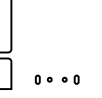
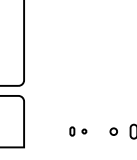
part: (43, 79) -> (78, 131), size x0.6

